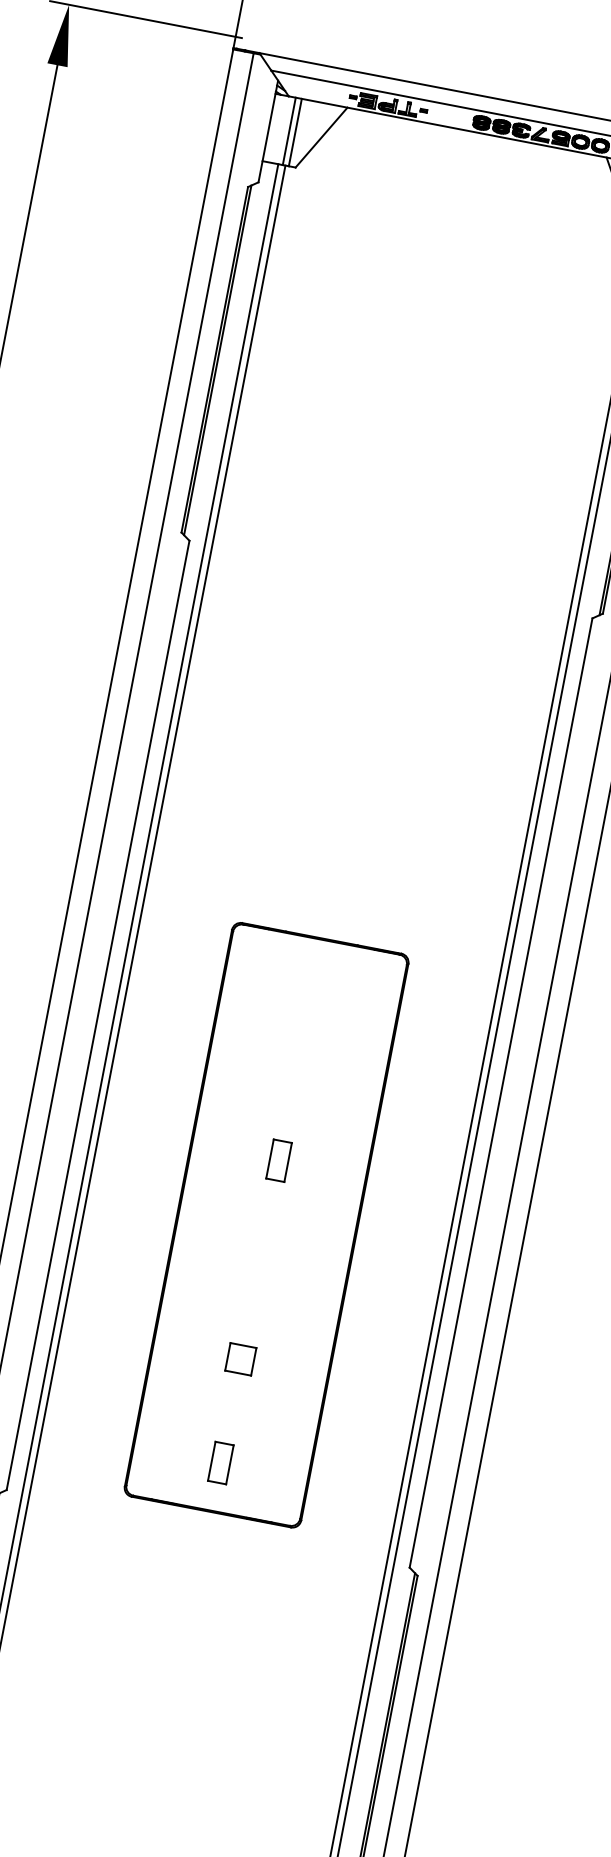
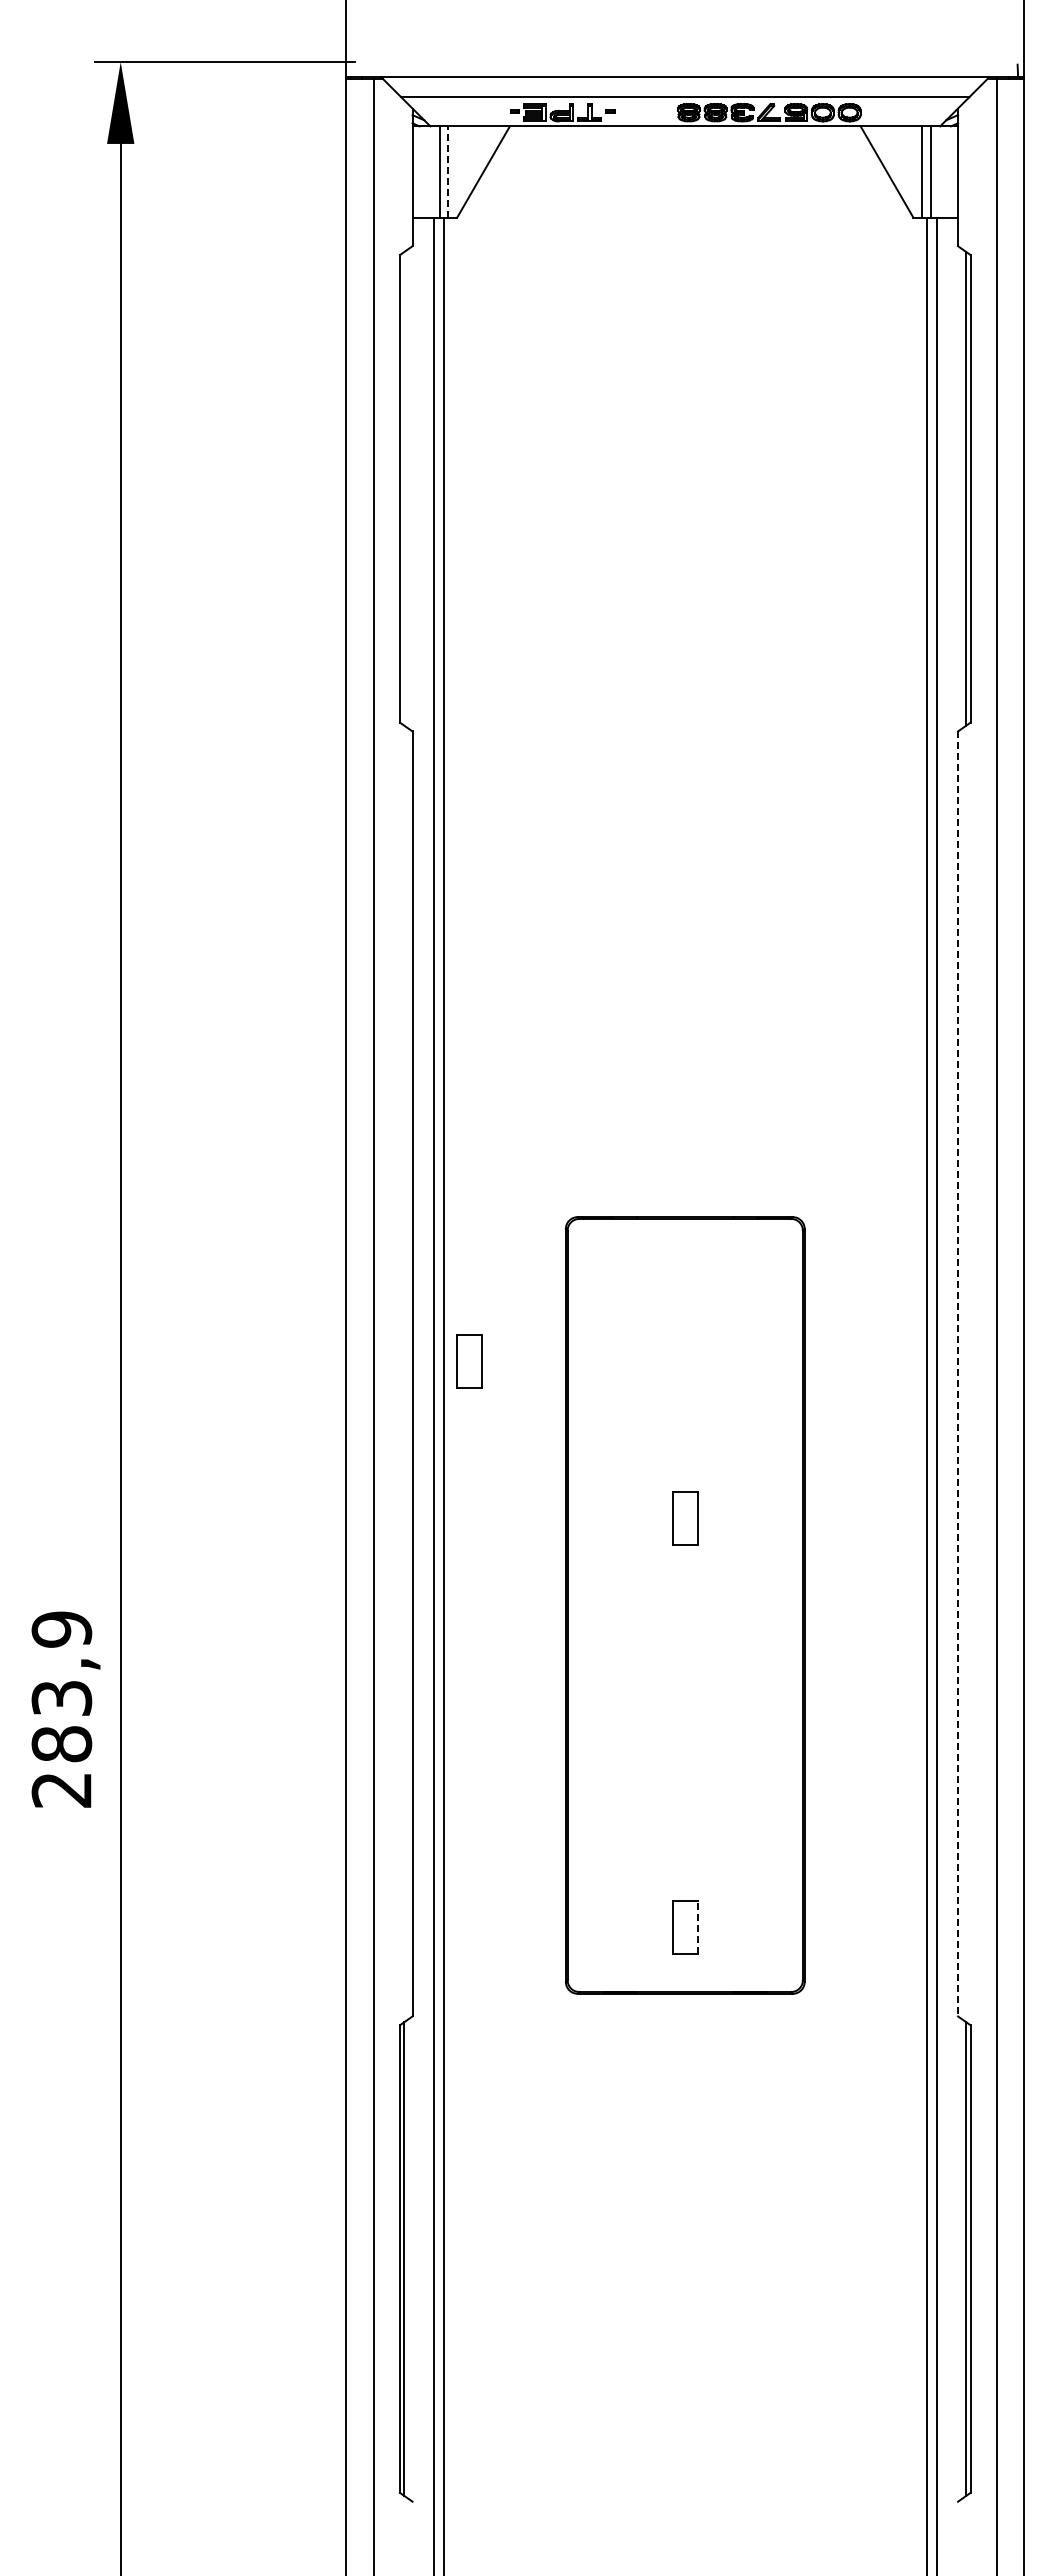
line: (295, 132) -> (448, 171), solid -> dashed
line: (218, 360) -> (404, 488), removed
part: (141, 1014) -> (469, 1361), added
line: (501, 1093) -> (958, 1374), solid -> dashed
part: (241, 1359) -> (685, 1786), removed
line: (230, 1464) -> (697, 1926), solid -> dashed

